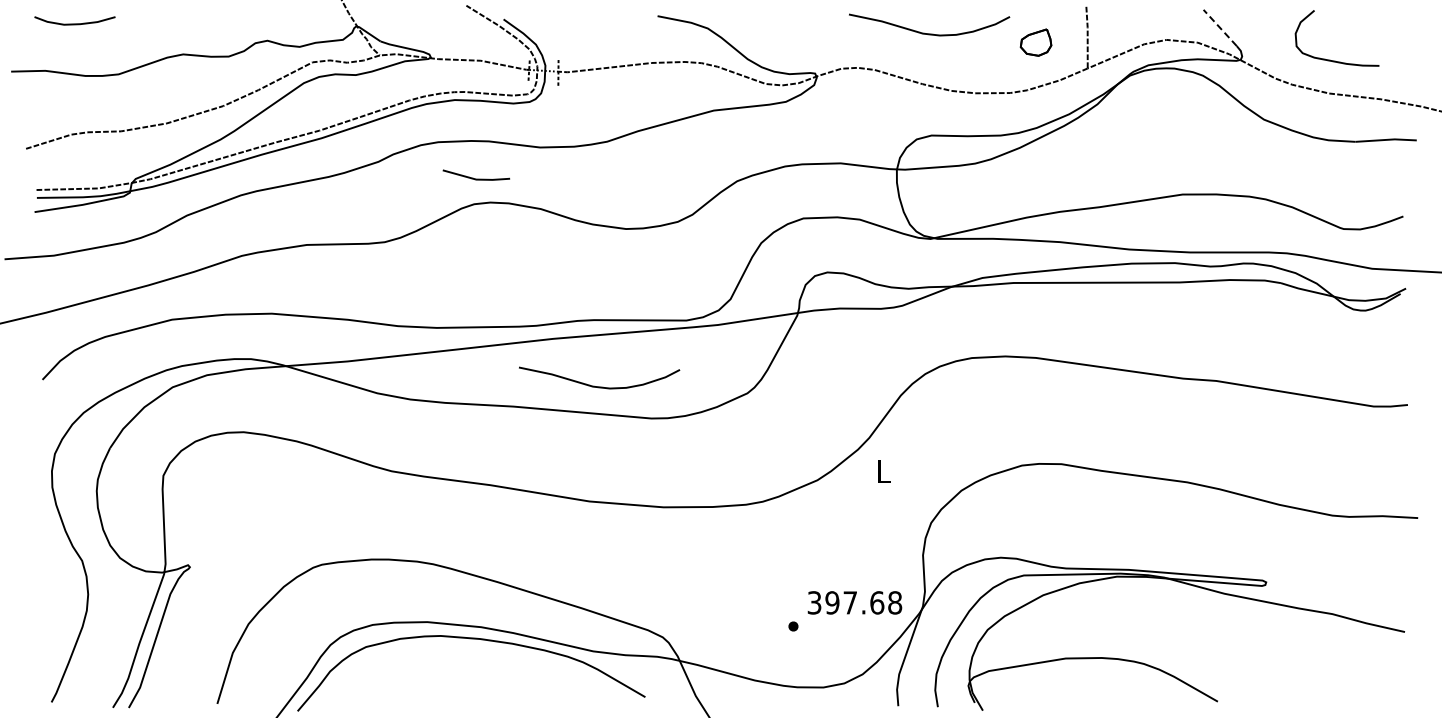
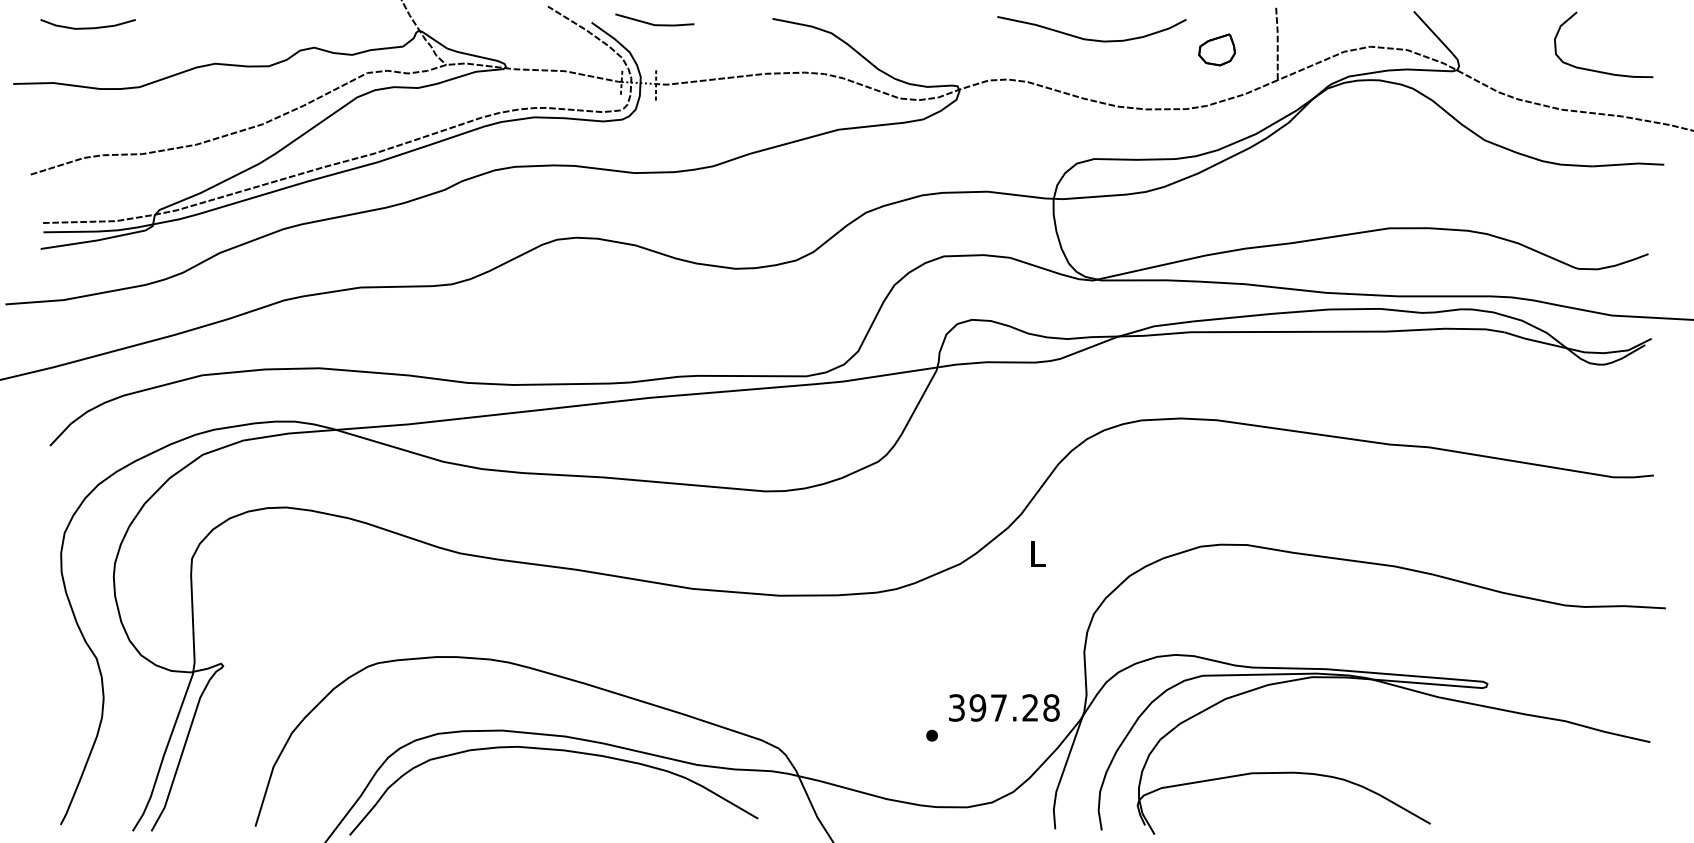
line: (1220, 27) -> (1433, 32), dashed -> solid
curve: (1330, 59) -> (1595, 69), moved
line: (476, 178) -> (654, 23), moved
curve: (599, 386) -> (704, 453), removed
text: (877, 602) -> (1030, 707), 397.68 -> 397.28

